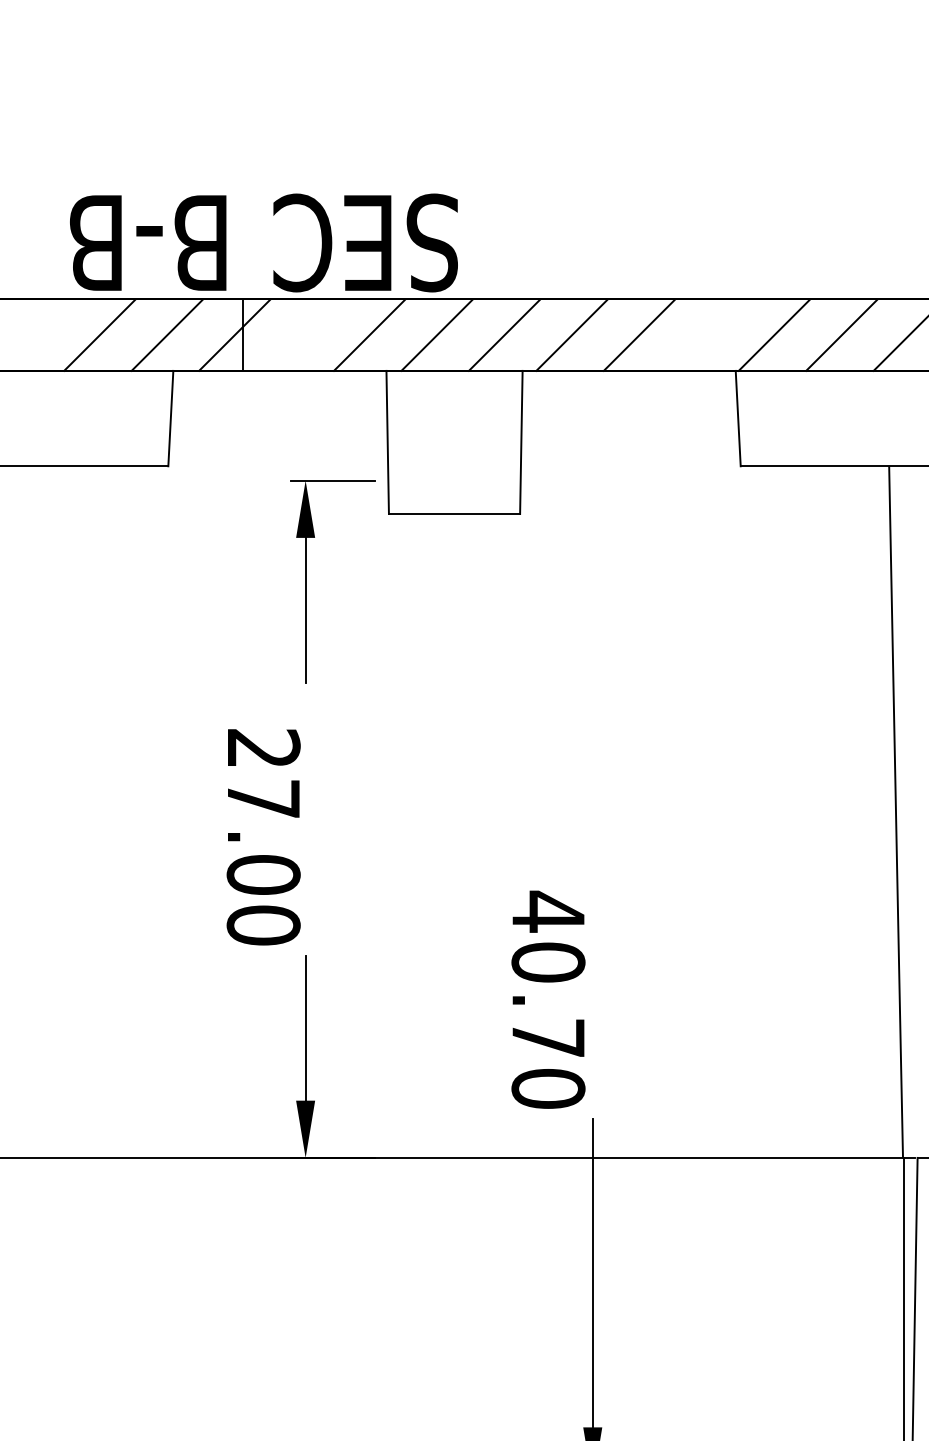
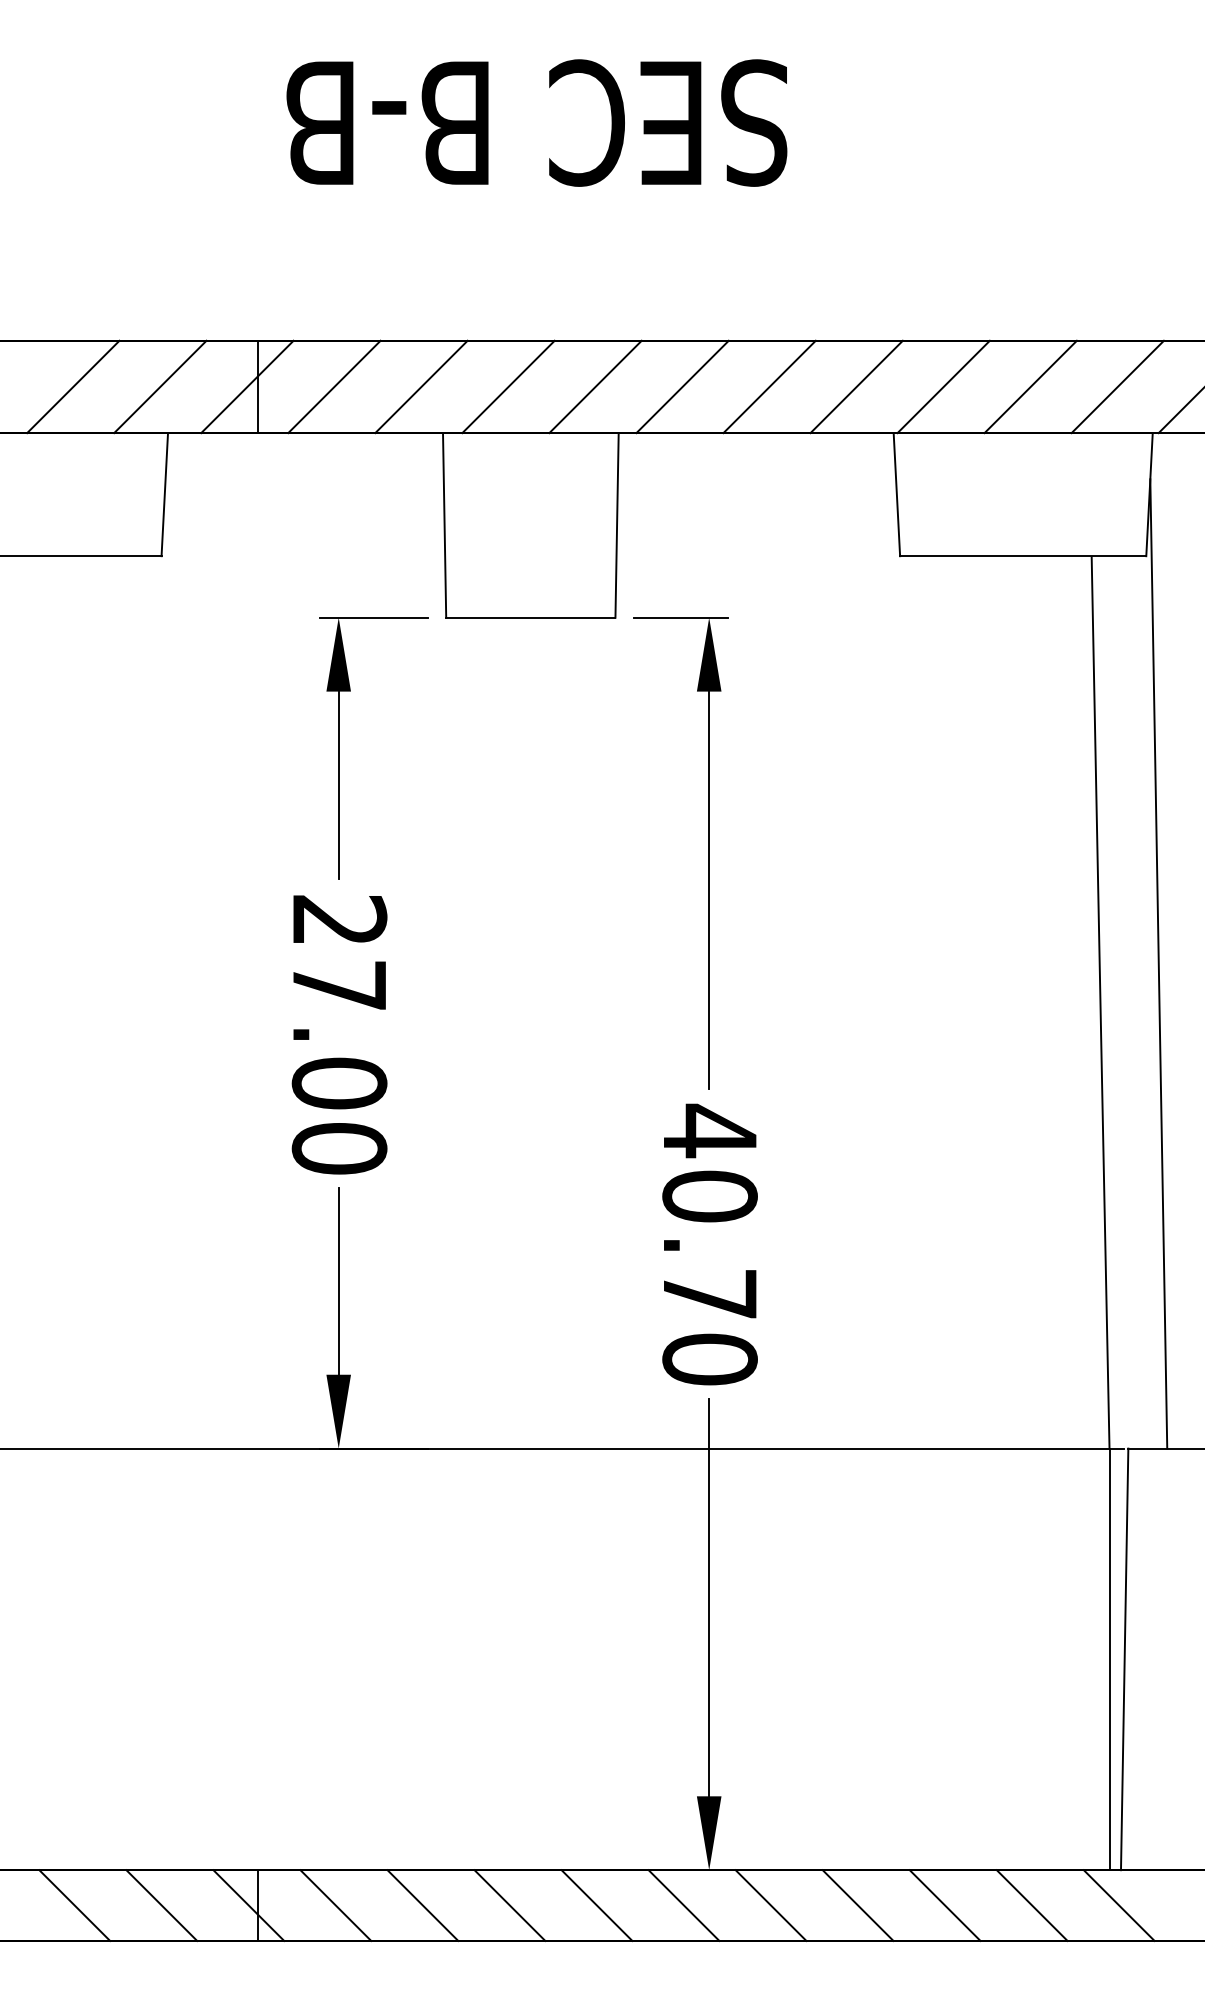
text: (263, 242) -> (536, 122), moved
line: (302, 334) -> (334, 386), added
line: (706, 334) -> (856, 386), added
part: (306, 582) -> (339, 748), moved
part: (592, 696) -> (708, 853), added
text: (263, 836) -> (339, 1034), moved
text: (548, 999) -> (709, 1244), moved

